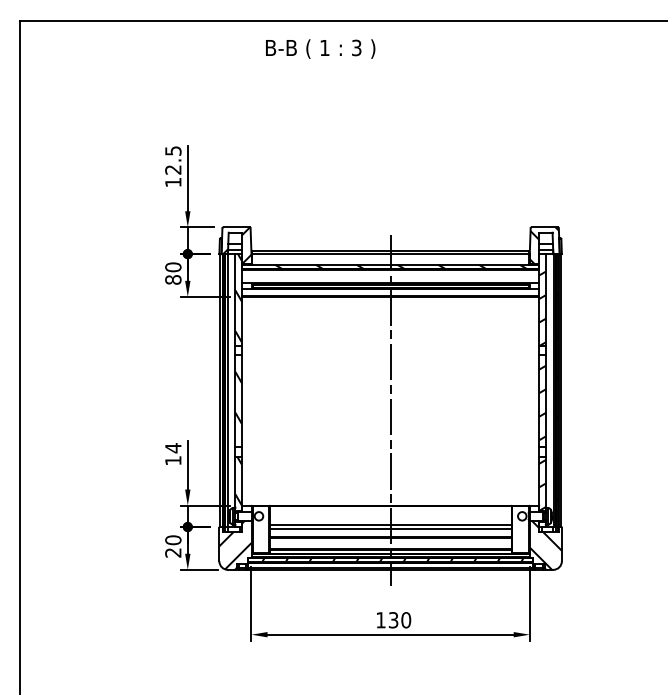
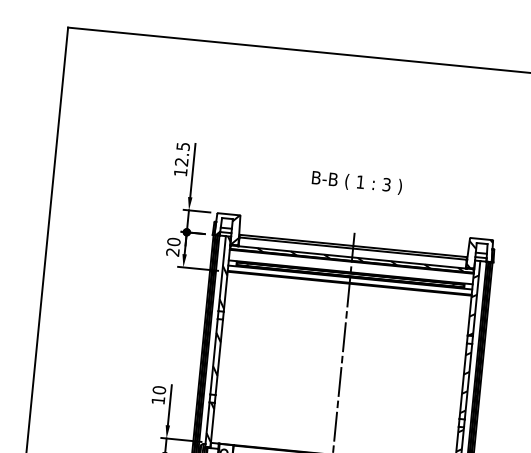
text: (320, 48) -> (357, 182), moved
text: (173, 279) -> (173, 251), 80 -> 20
text: (173, 448) -> (159, 390), 14 -> 10

